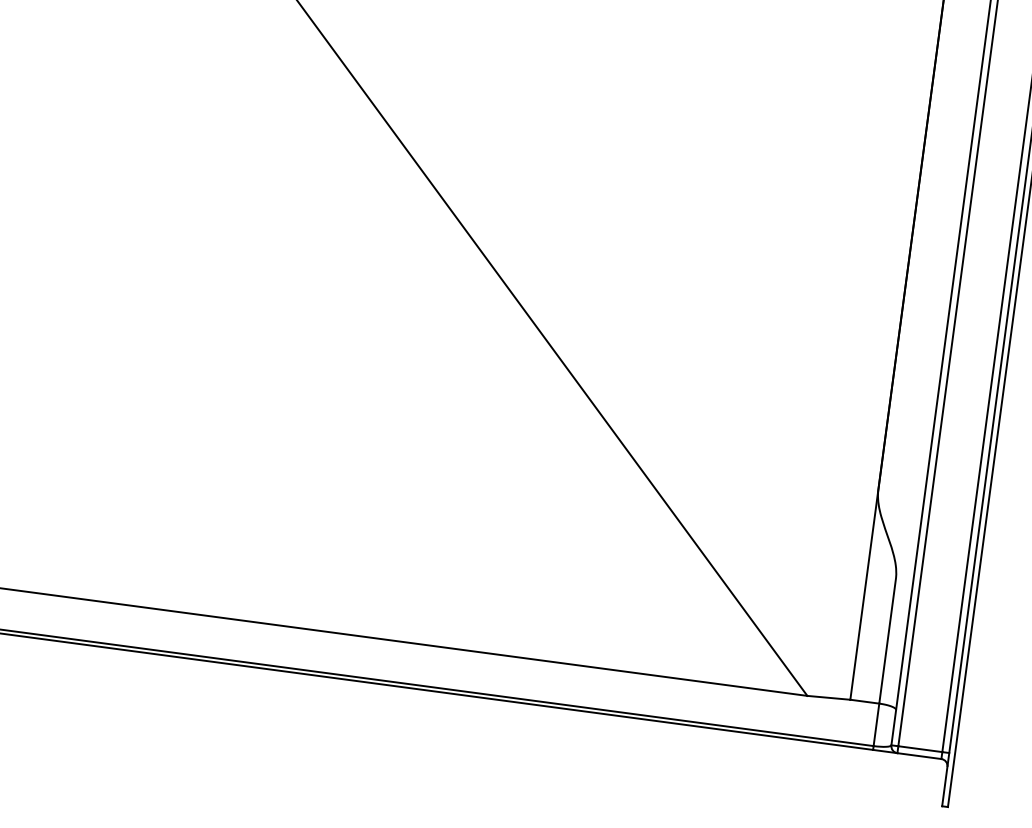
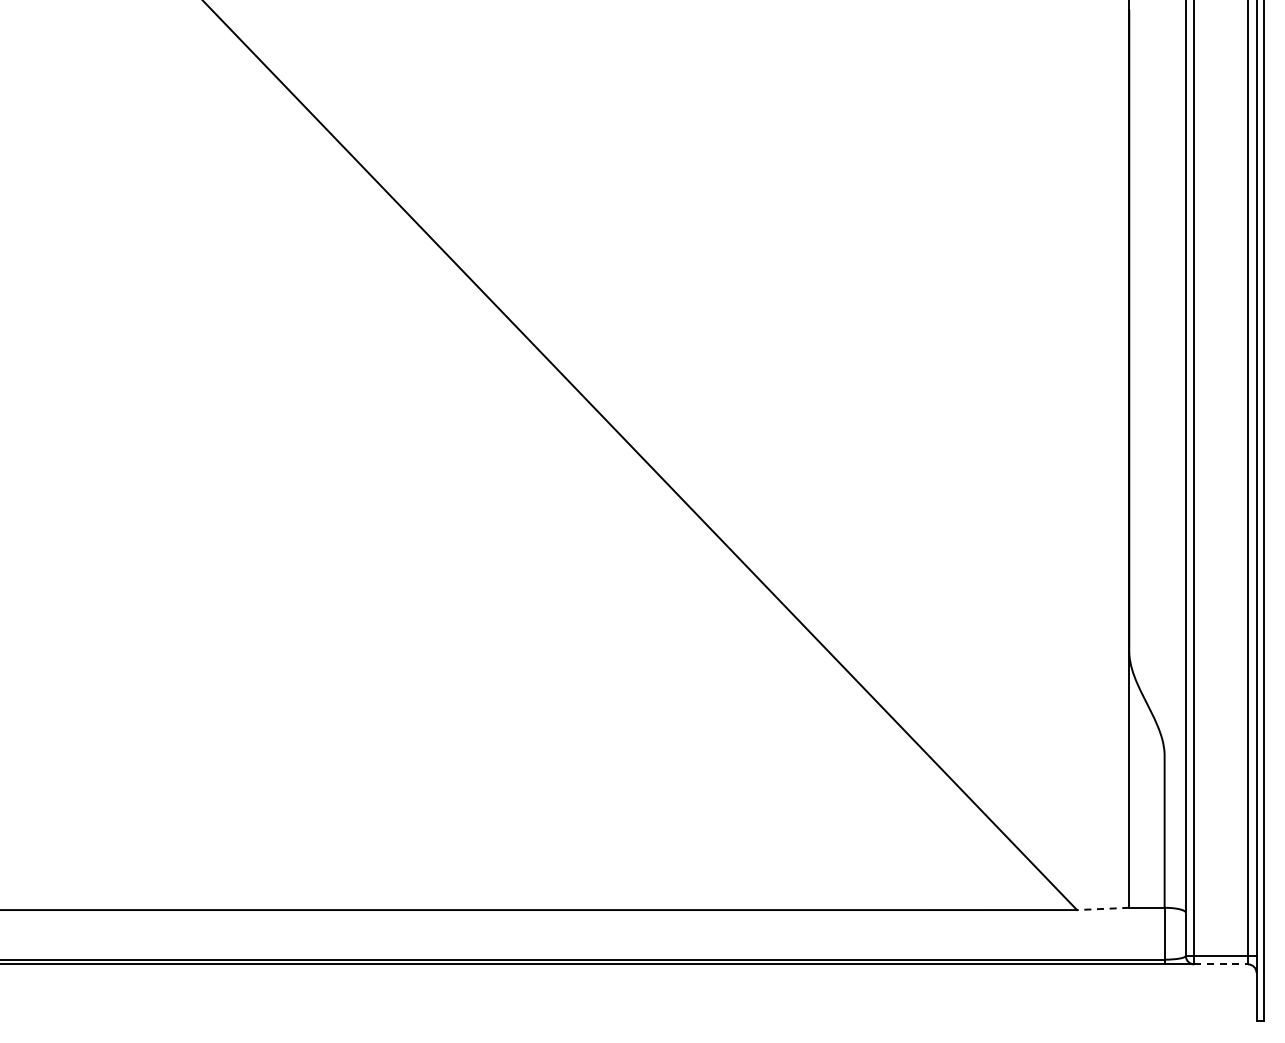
line: (828, 697) -> (1102, 908), solid -> dashed
line: (919, 756) -> (1221, 964), solid -> dashed

